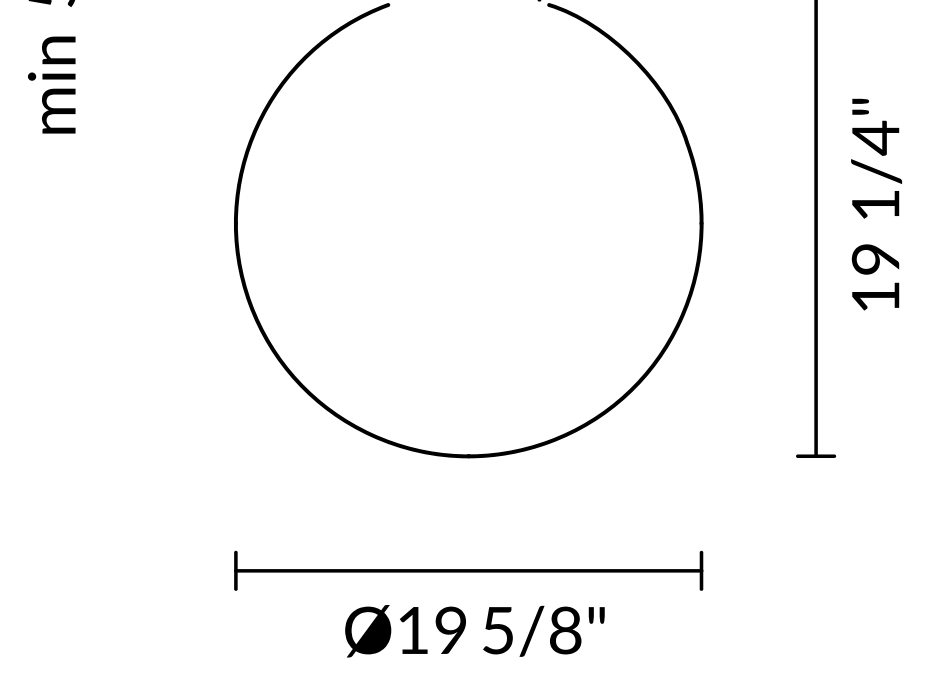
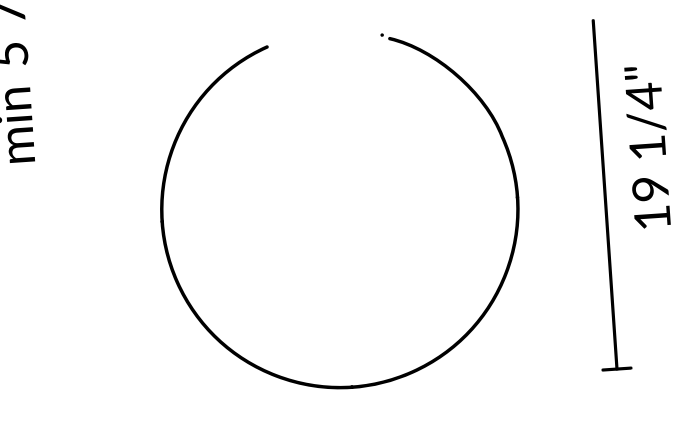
text: (876, 204) -> (648, 147), moved

